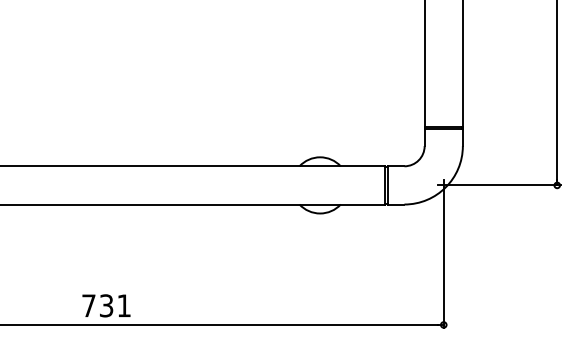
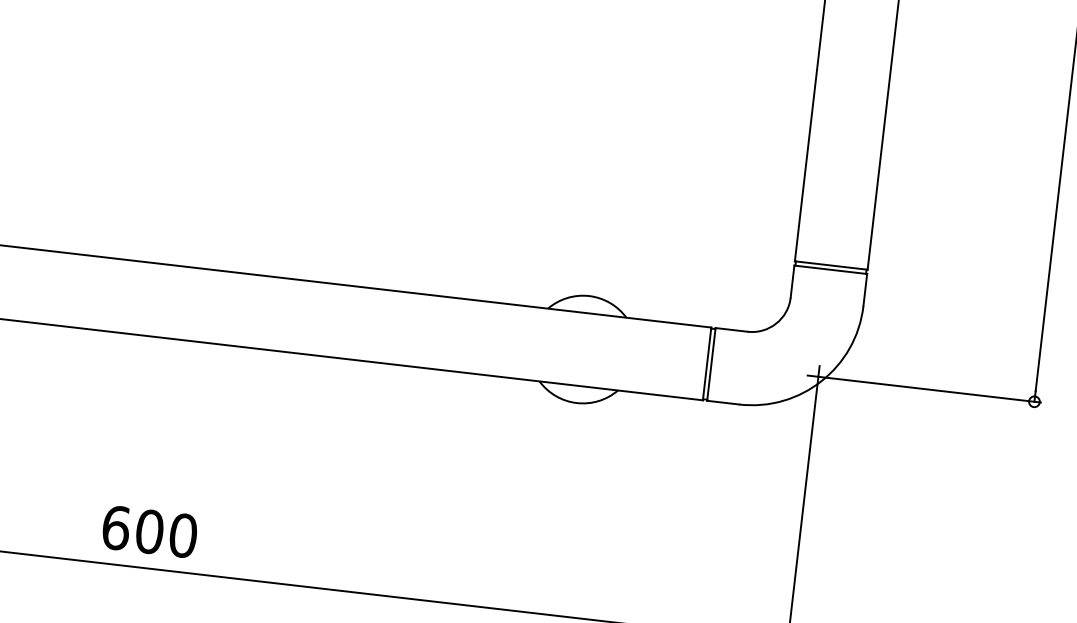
text: (106, 305) -> (149, 531), 731 -> 600

